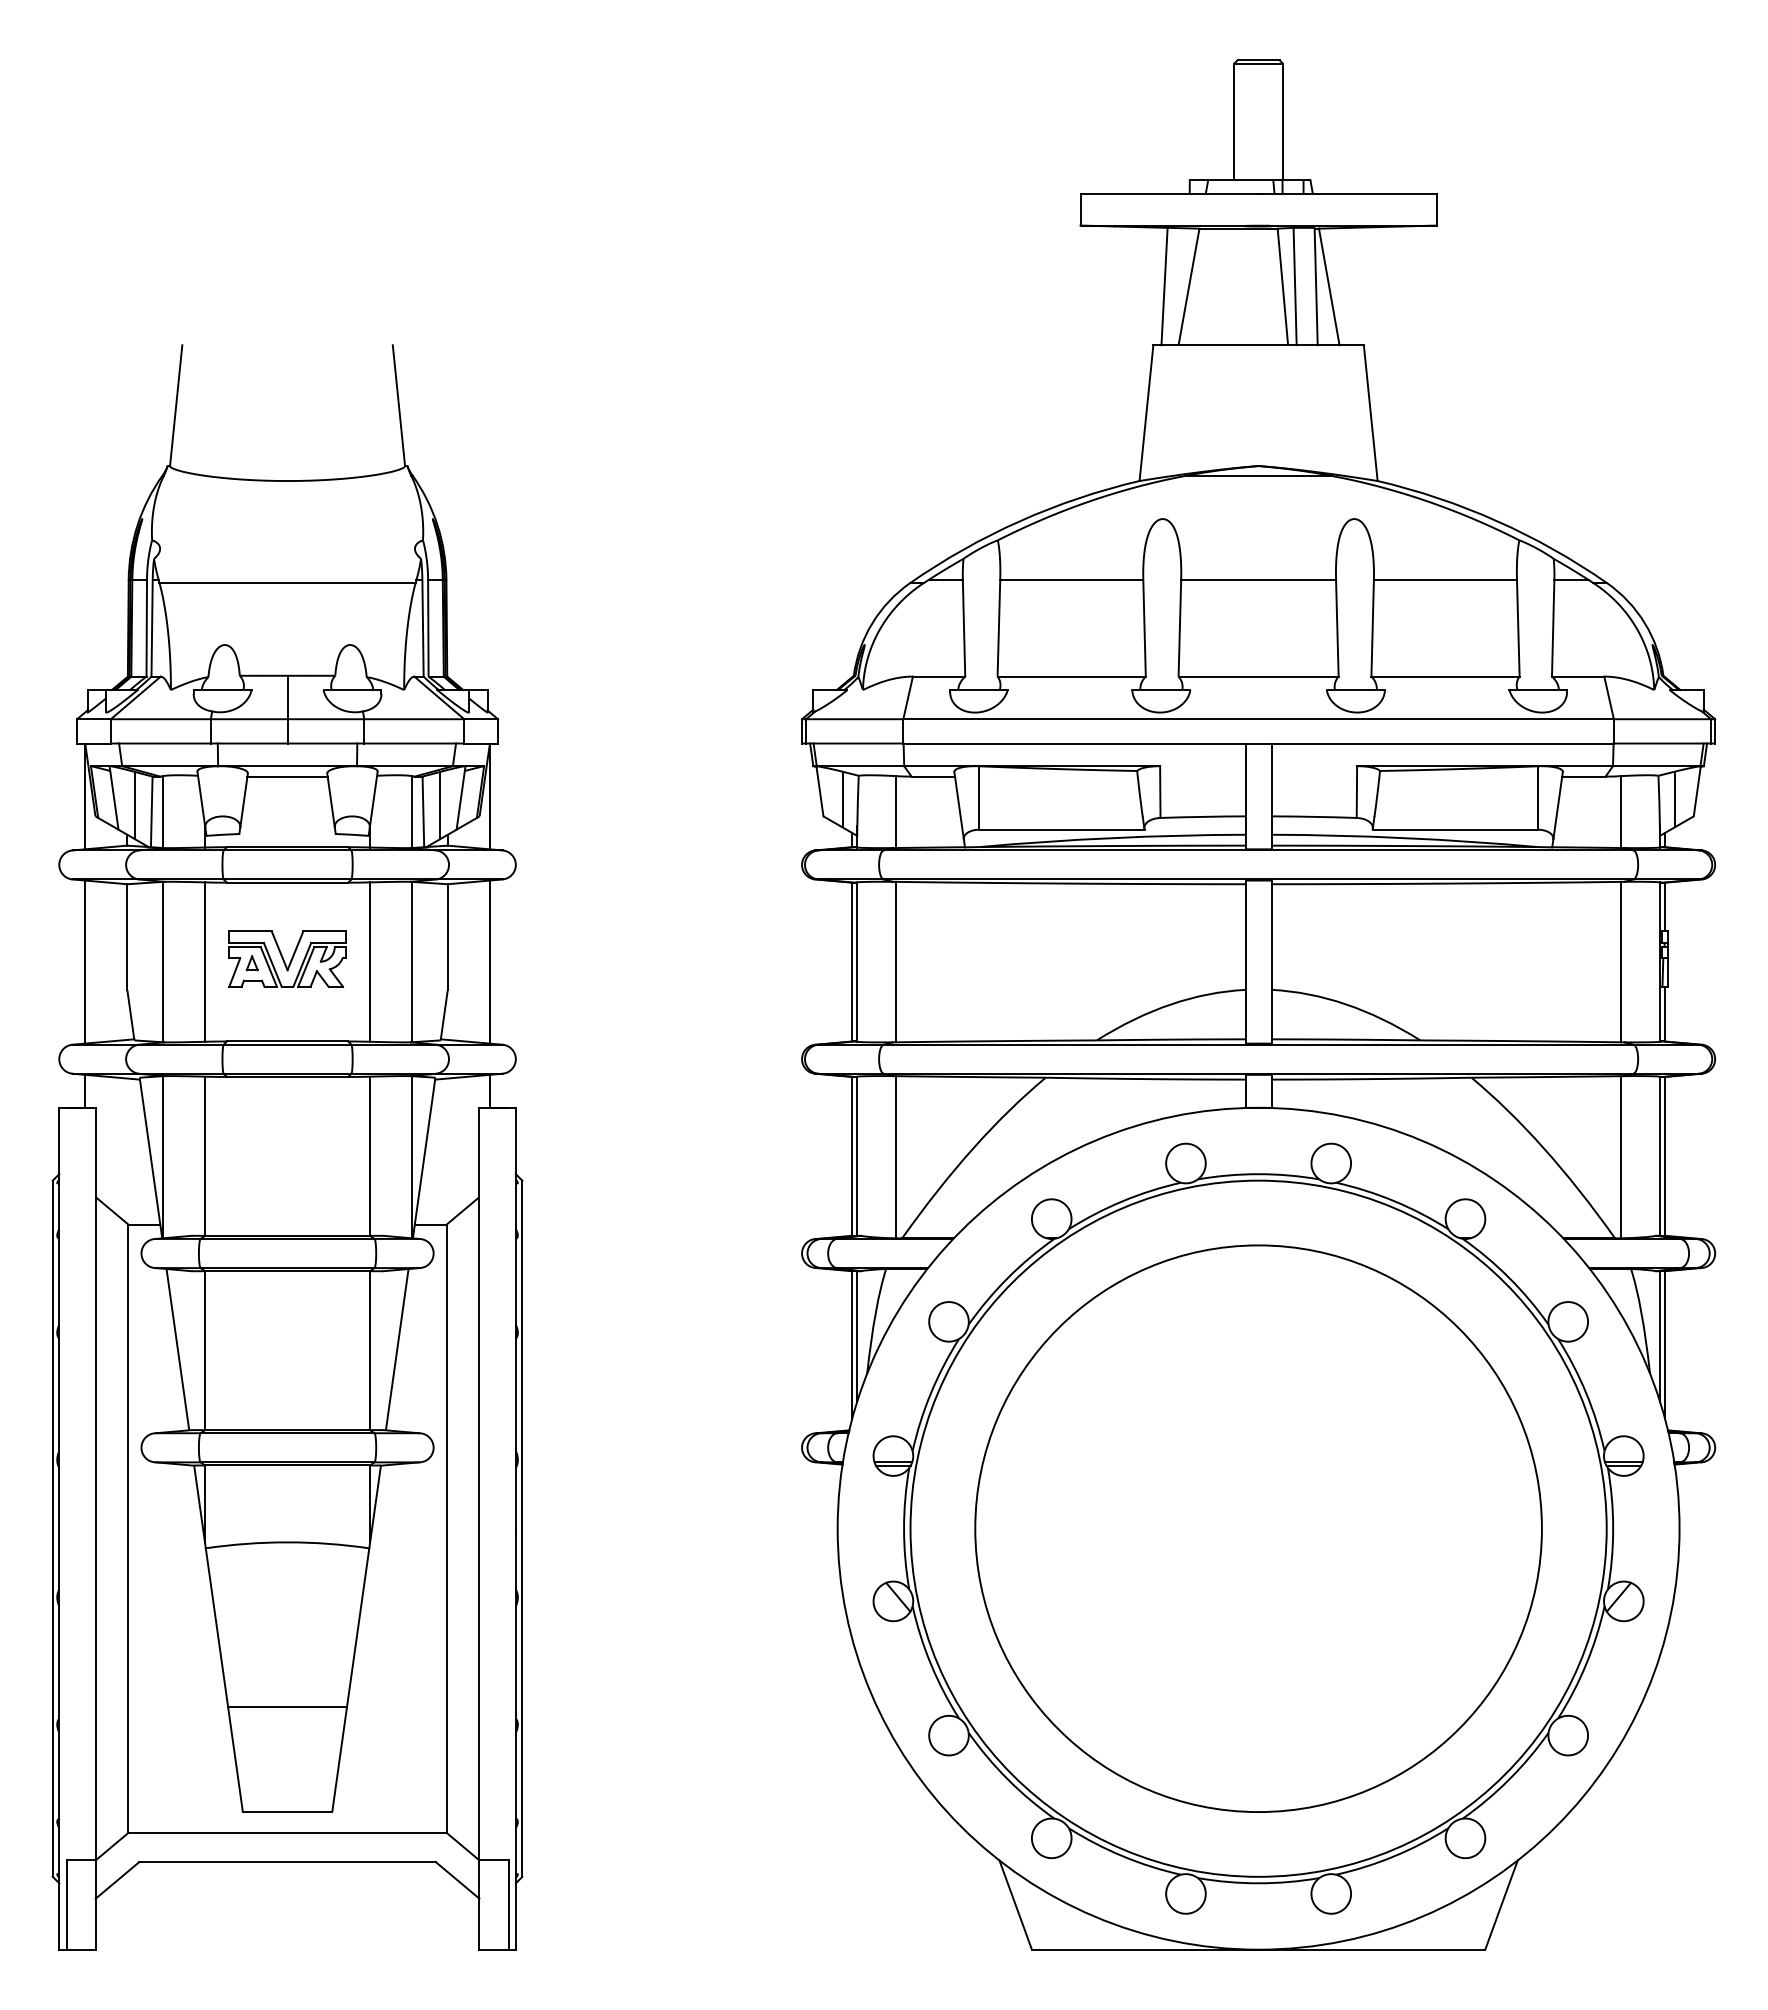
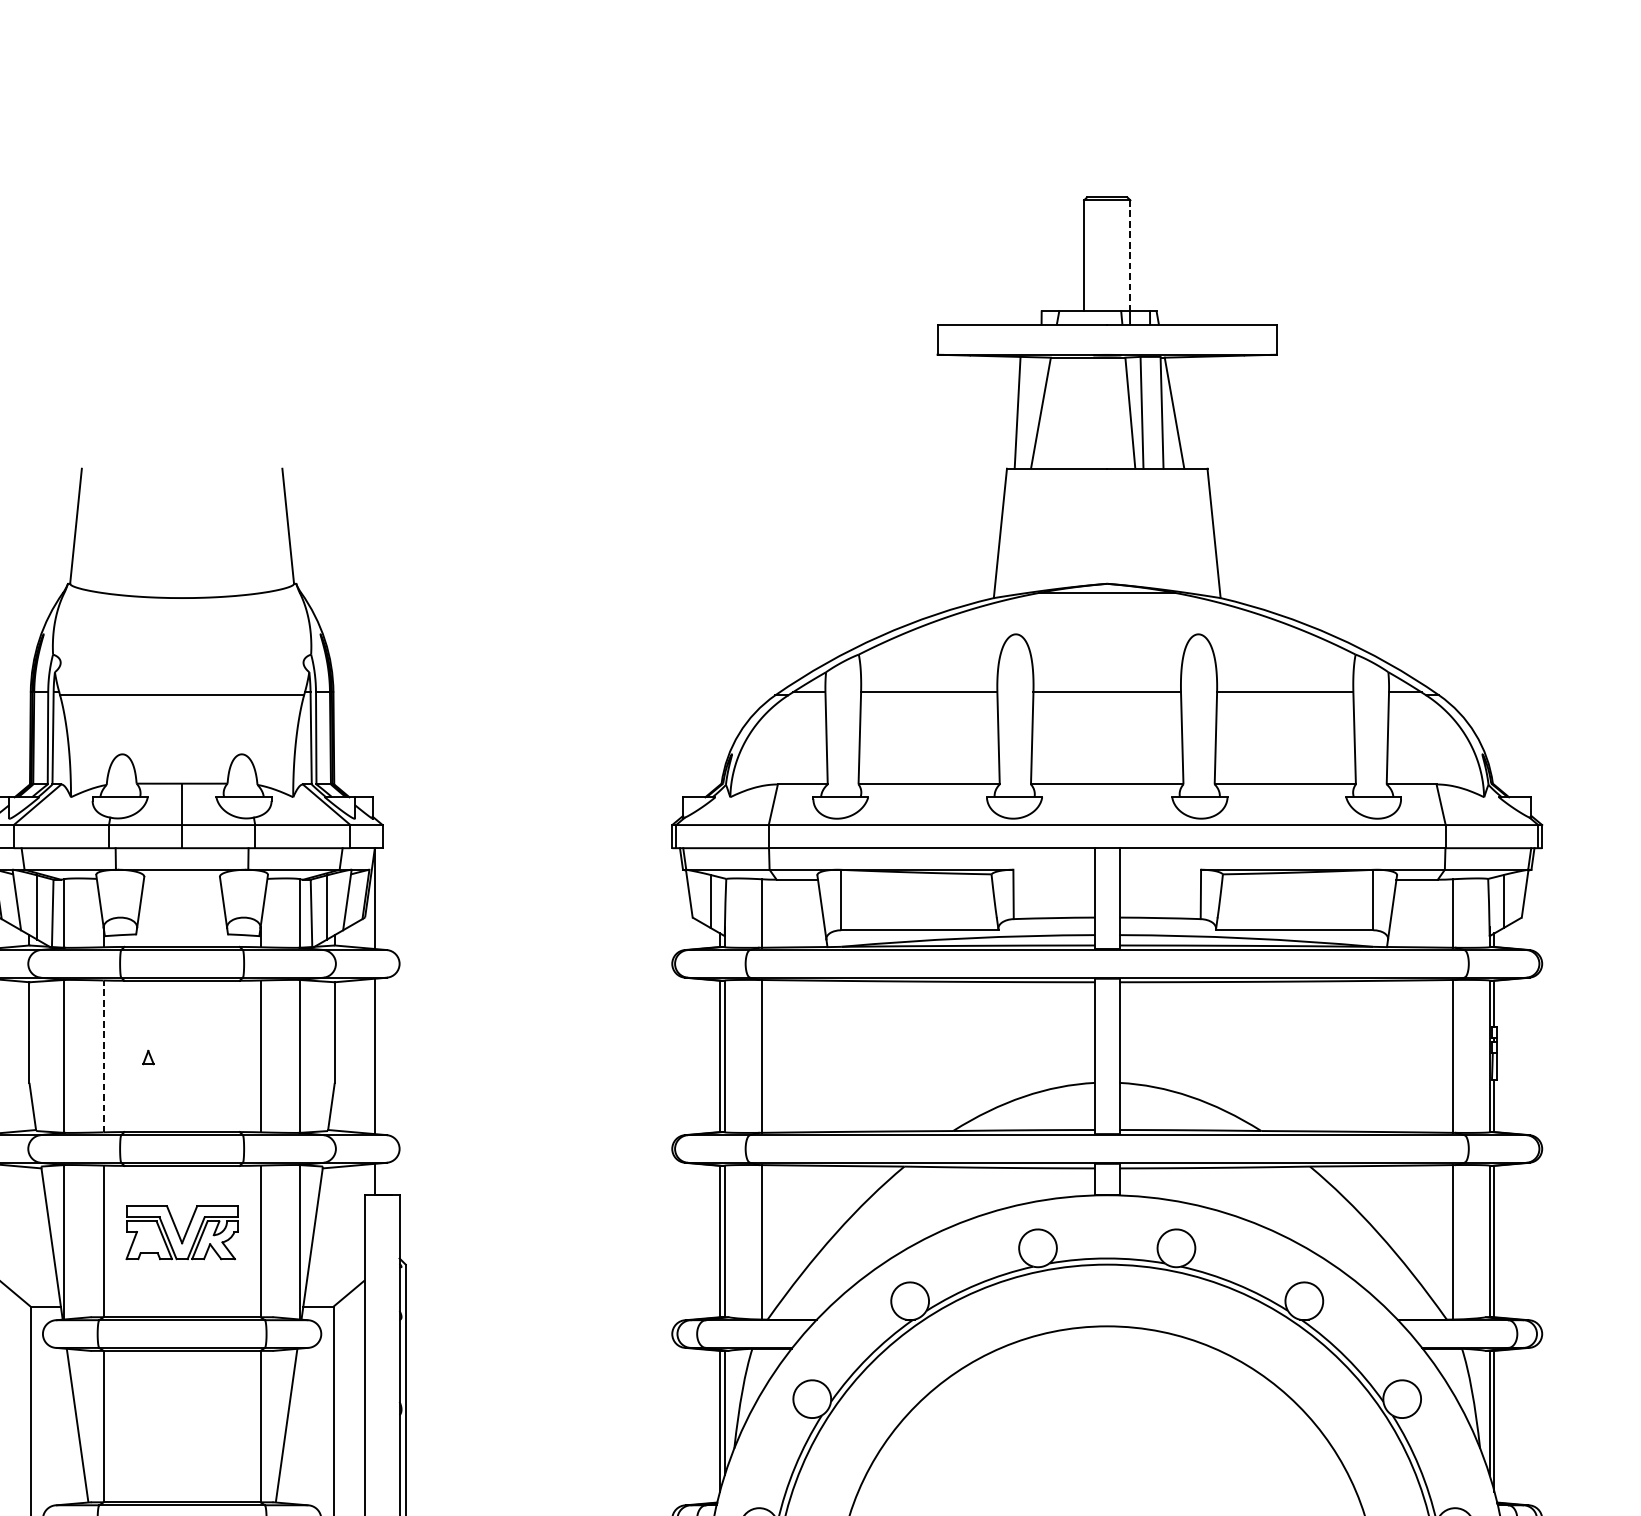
line: (1282, 121) -> (1129, 255), solid -> dashed
line: (287, 776) -> (182, 879), removed
part: (287, 958) -> (182, 1232), moved
line: (205, 962) -> (103, 1056), solid -> dashed

